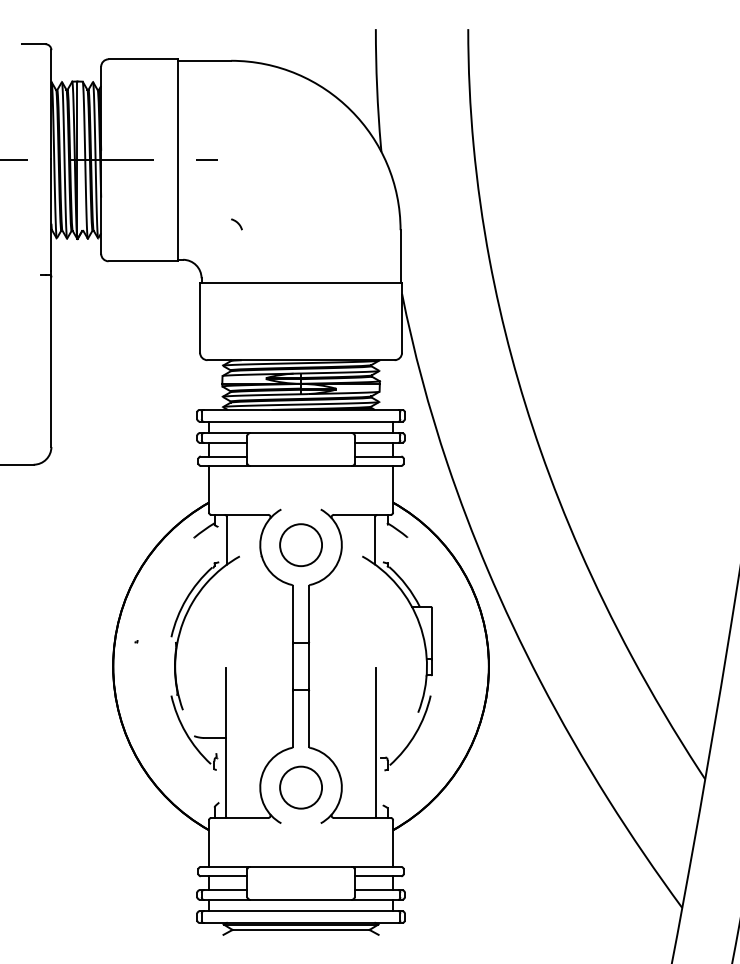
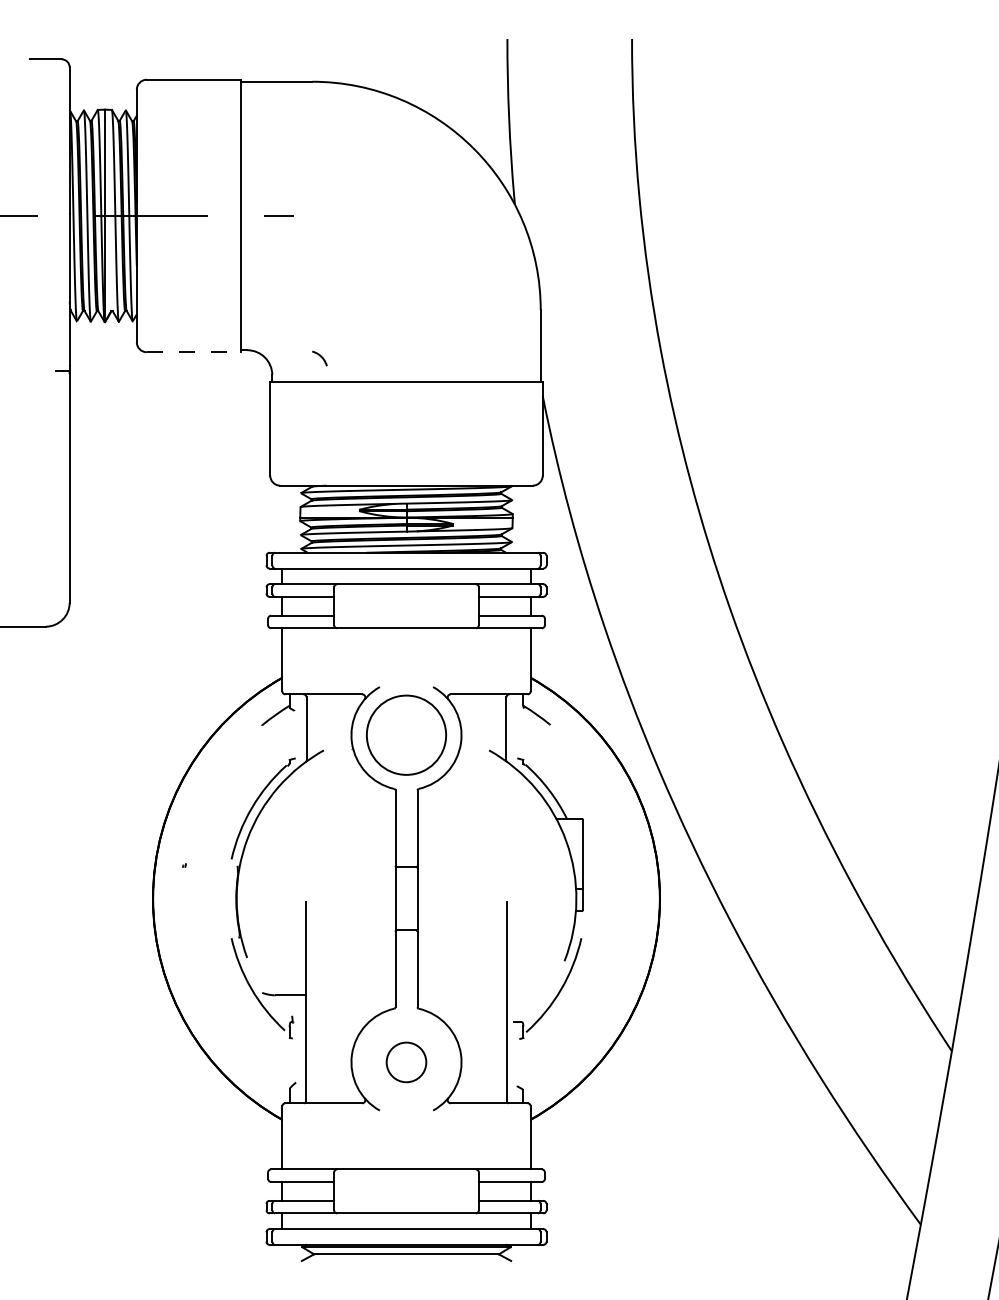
curve: (237, 223) -> (320, 357), moved
line: (143, 261) -> (193, 352), solid -> dashed
circle: (301, 544) -> (406, 734), size x1.4
circle: (301, 787) -> (406, 1062), size x0.7

